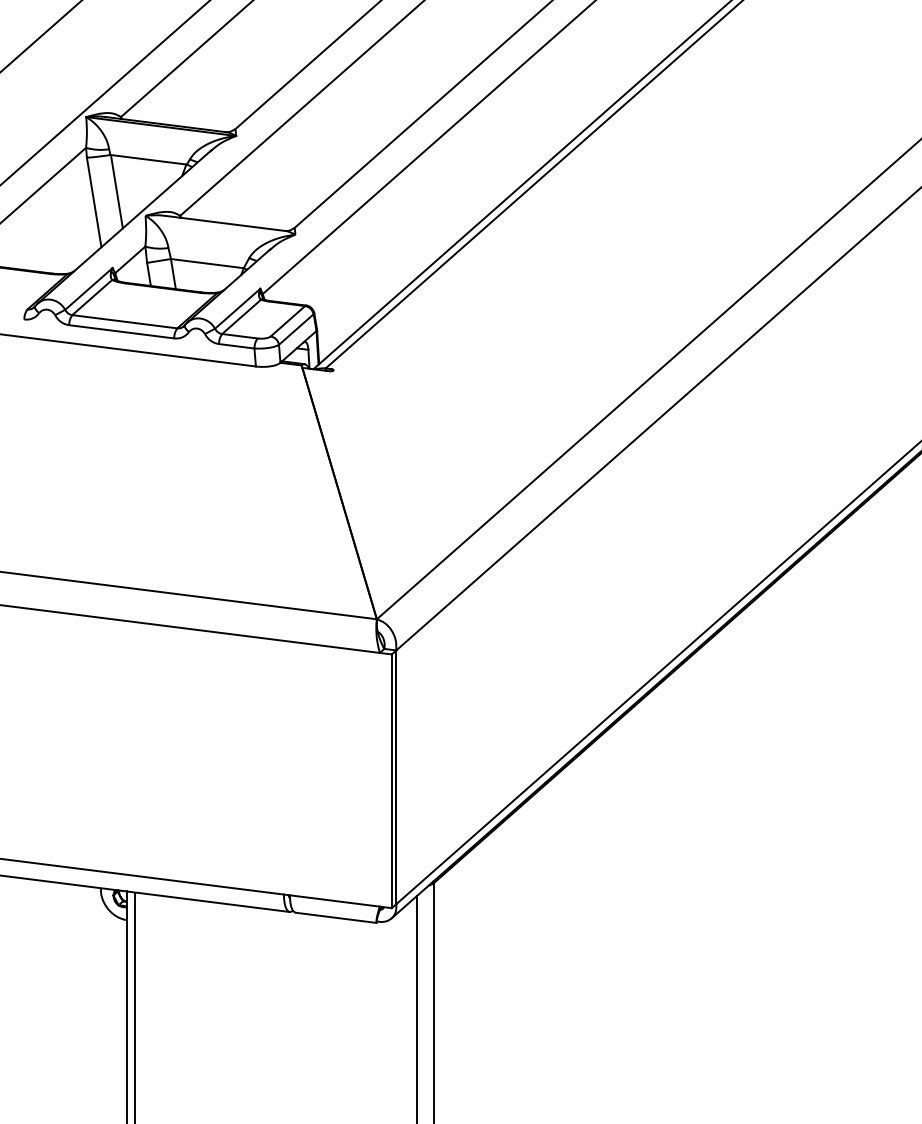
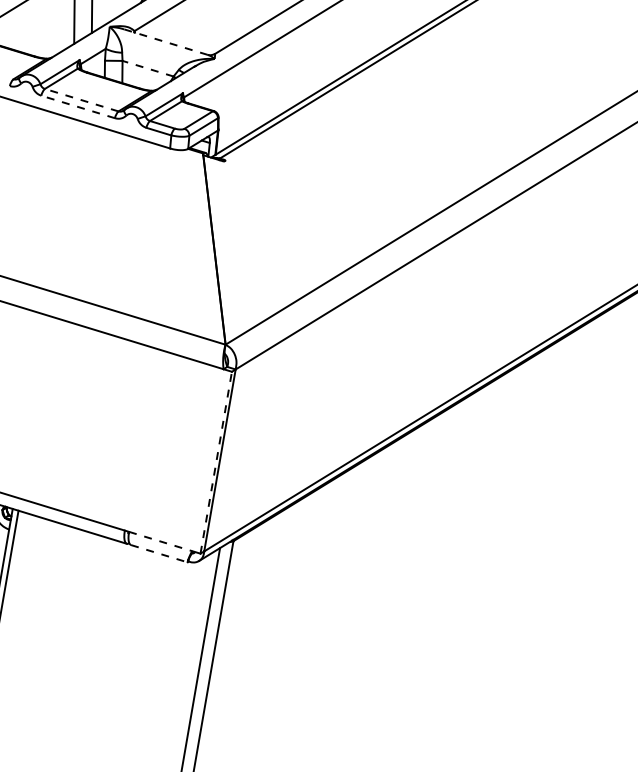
line: (224, 223) -> (165, 42), solid -> dashed
line: (207, 263) -> (148, 68), solid -> dashed
line: (124, 321) -> (81, 99), solid -> dashed
line: (121, 331) -> (78, 106), solid -> dashed
line: (391, 781) -> (215, 462), solid -> dashed
line: (335, 901) -> (160, 541), solid -> dashed
line: (336, 917) -> (159, 553), solid -> dashed

